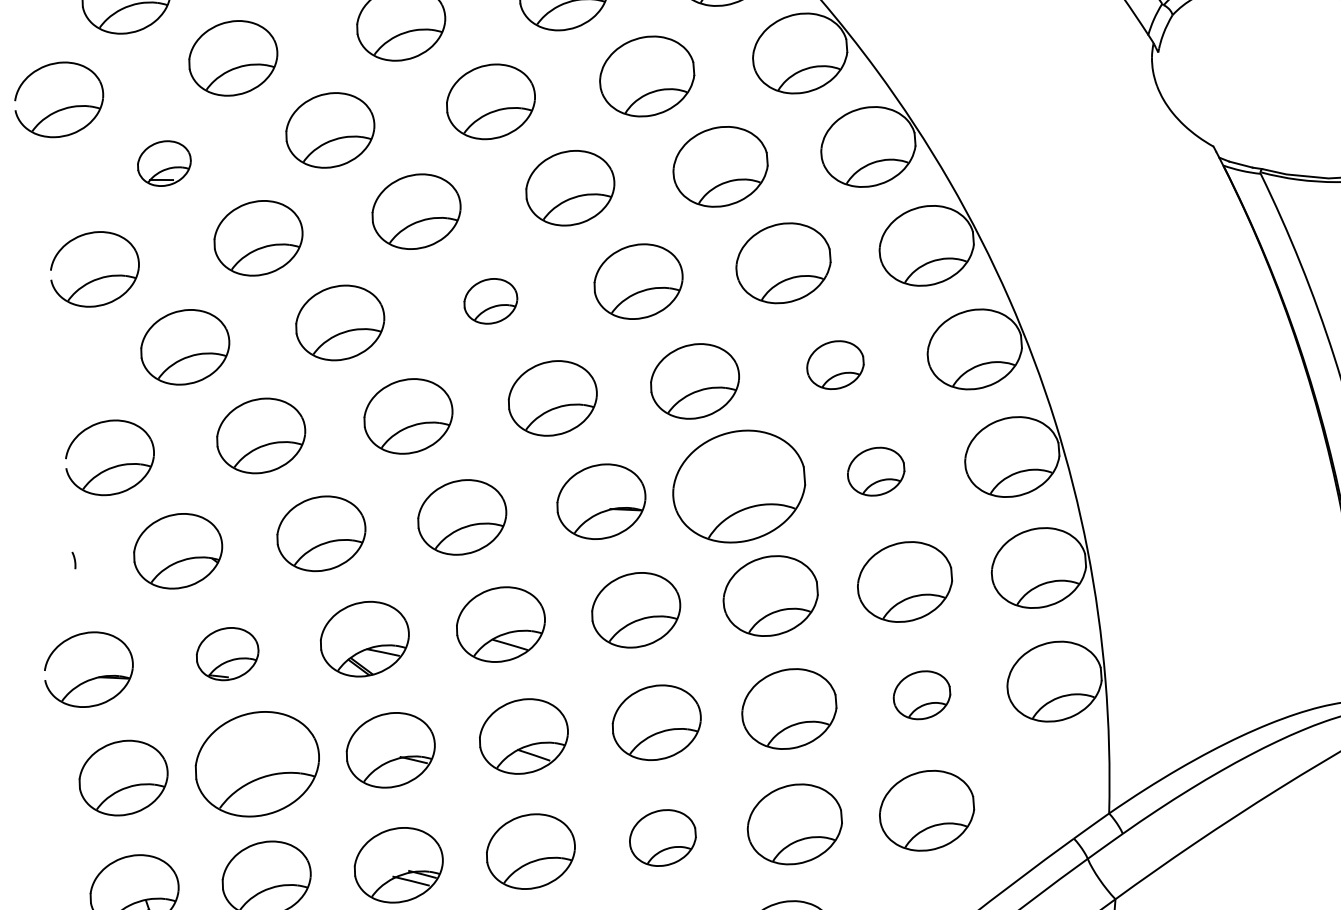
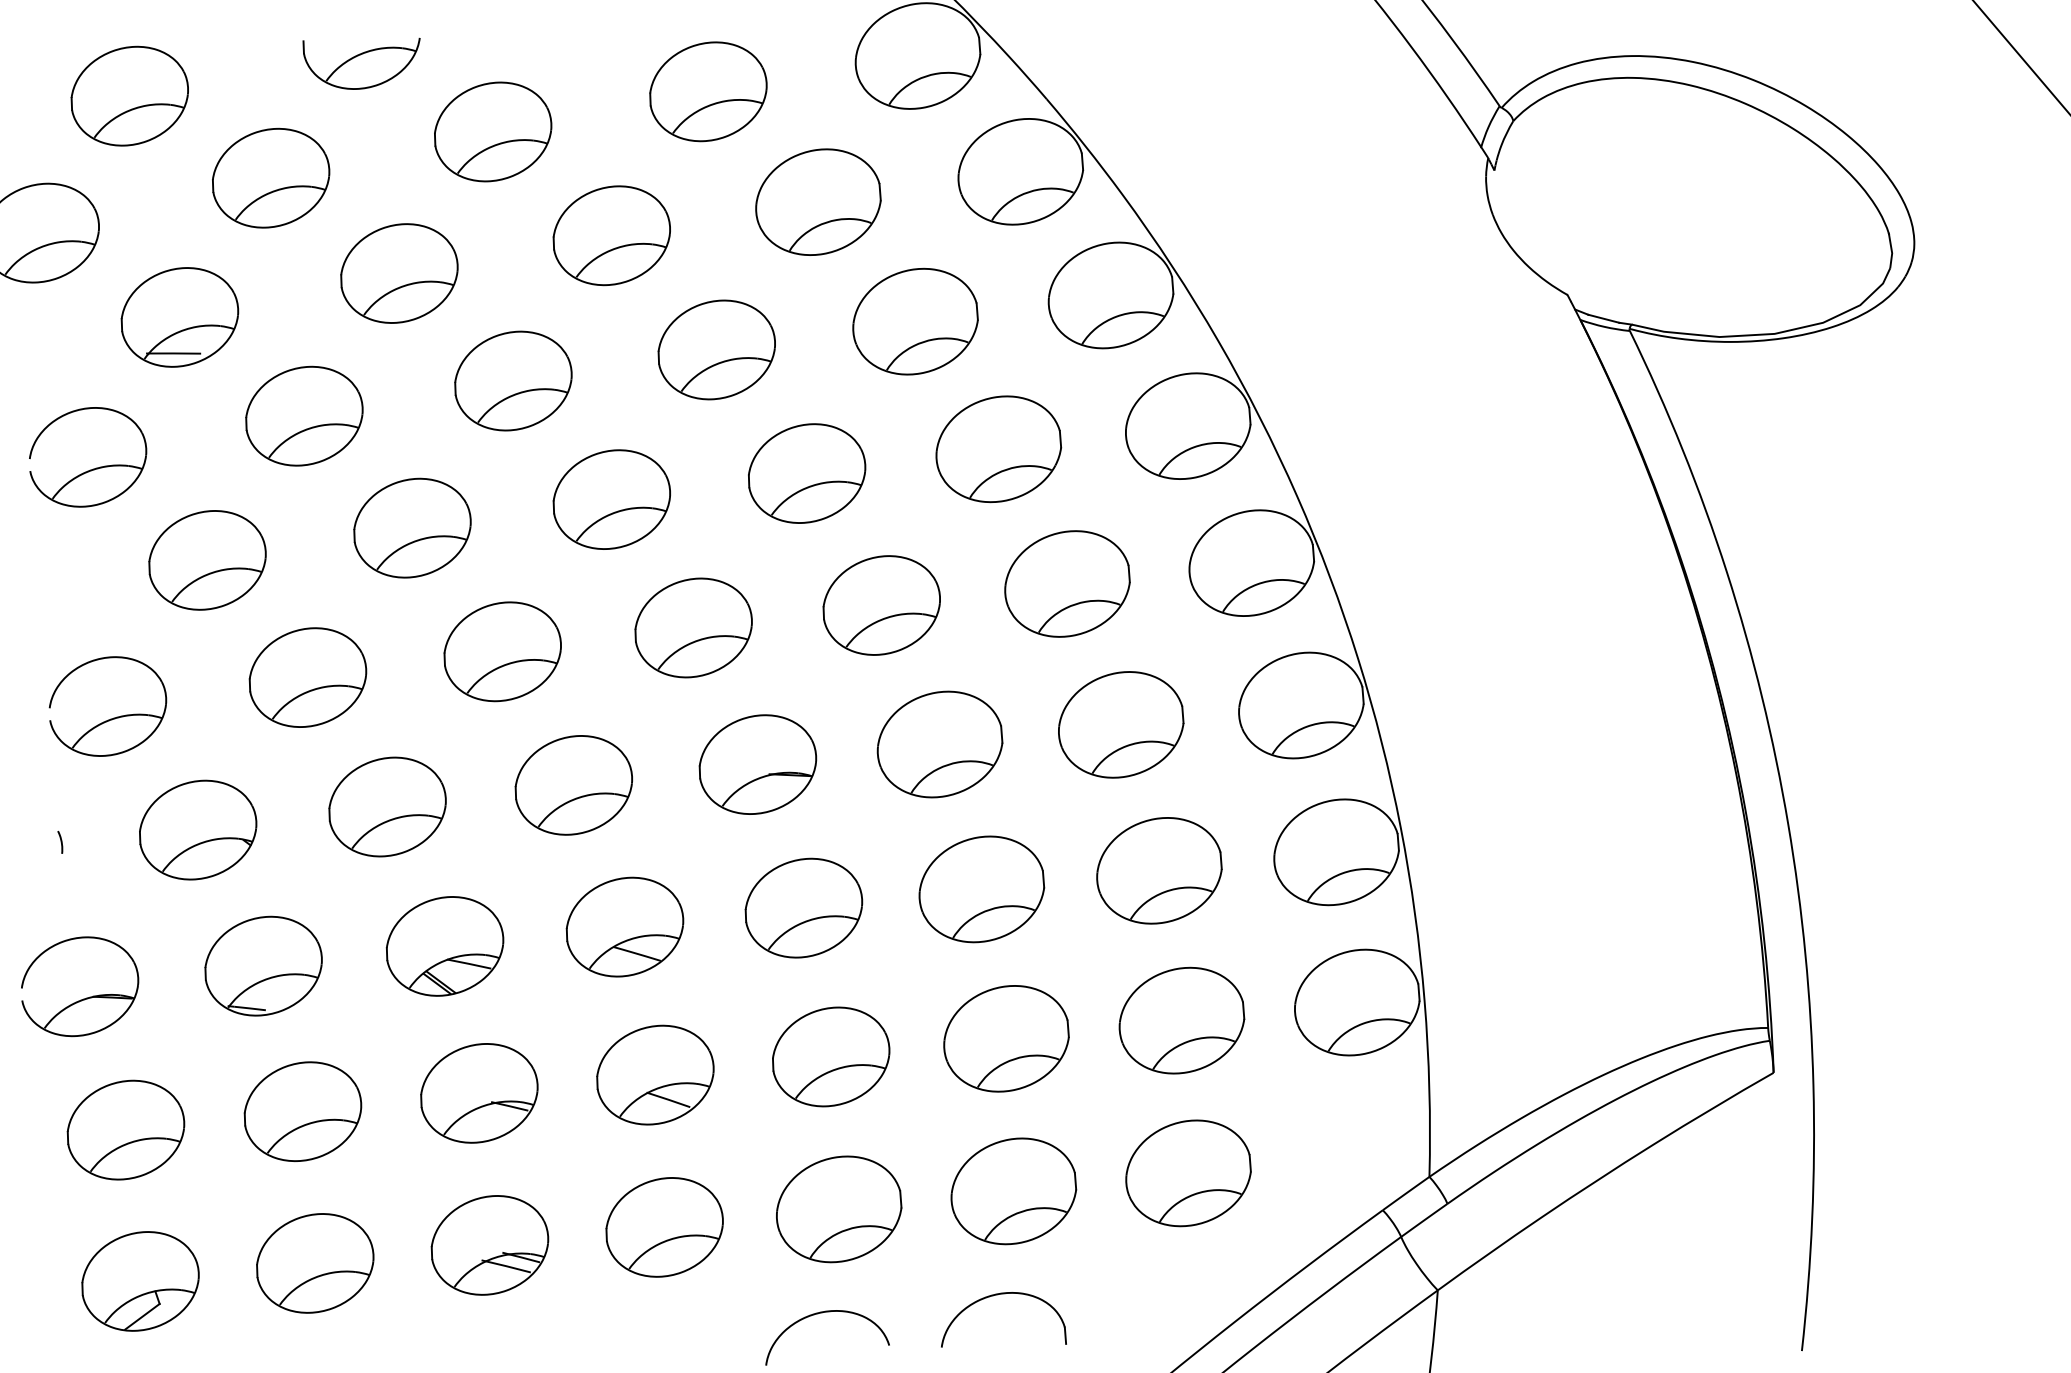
part: (164, 163) -> (179, 317), size x1.67
part: (490, 301) -> (611, 499), size x1.67
part: (835, 364) -> (1067, 583), size x1.67
part: (876, 471) -> (1121, 724), size x1.67
part: (738, 486) -> (939, 744), size x0.71
part: (227, 653) -> (263, 965), size x1.43
part: (921, 695) -> (1181, 1020), size x1.67
part: (257, 764) -> (302, 1111), size x0.71
part: (663, 838) -> (839, 1209), size x1.43

